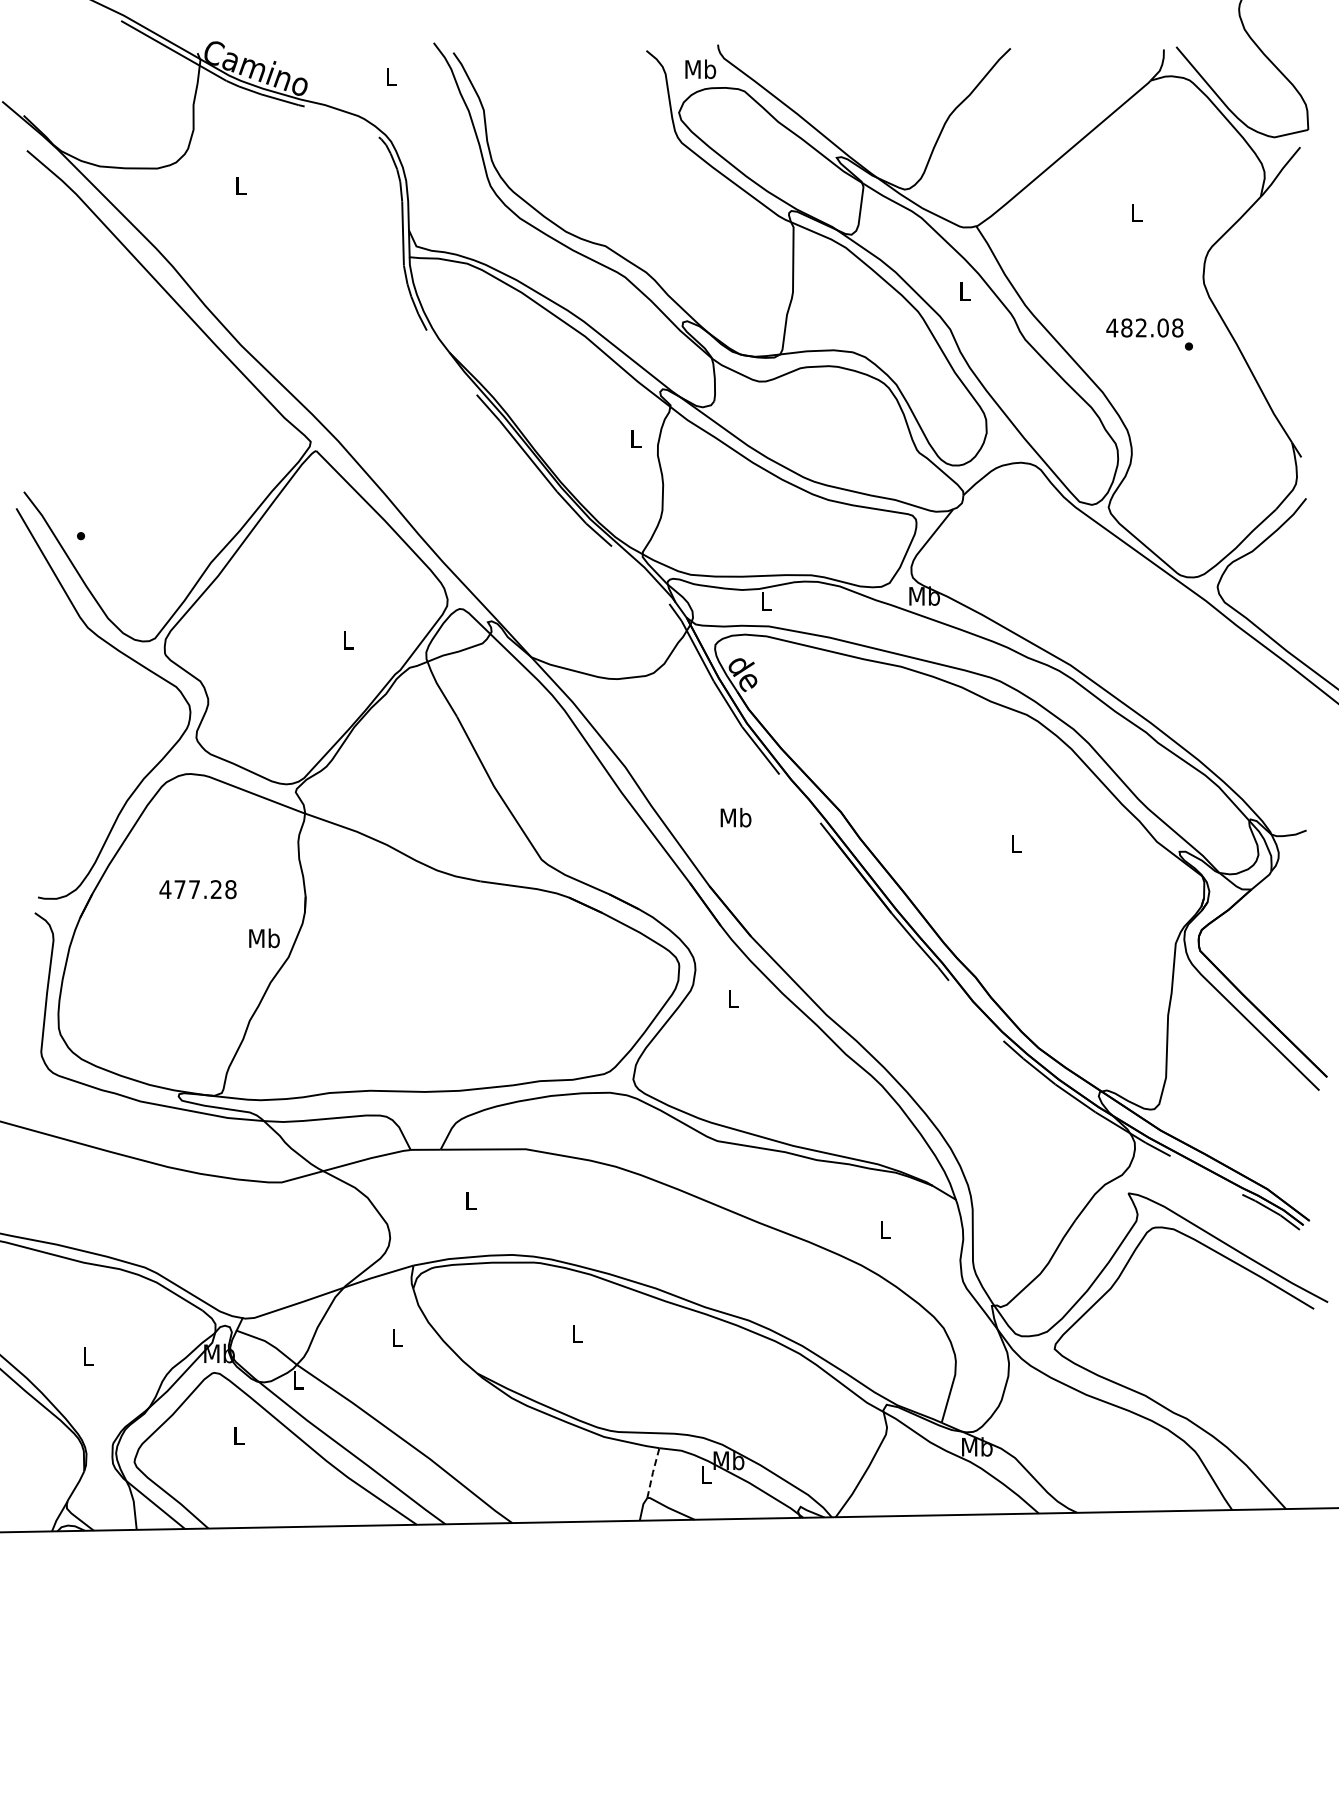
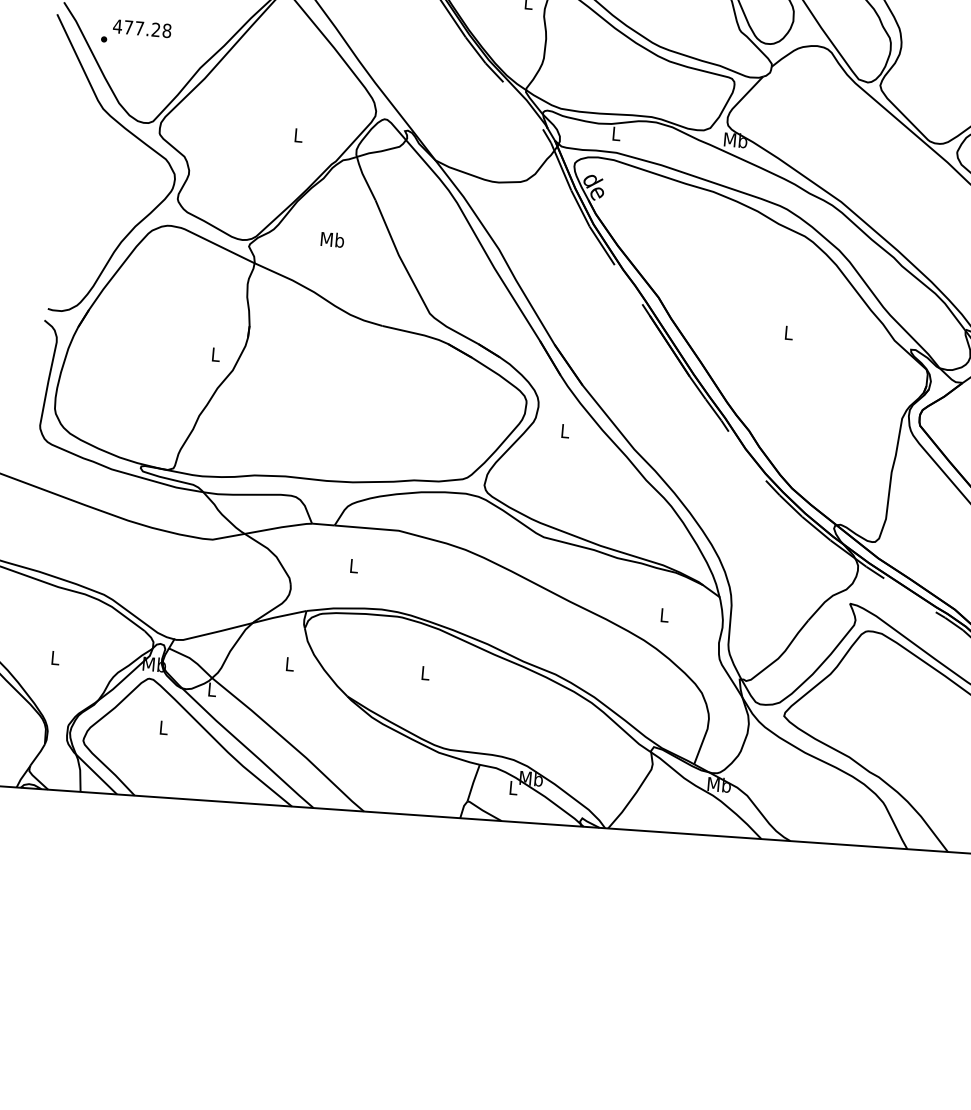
text: (735, 817) -> (332, 239), moved
text: (197, 889) -> (141, 28), moved
text: (264, 938) -> (215, 354), Mb -> L
line: (653, 1472) -> (473, 782), dashed -> solid

